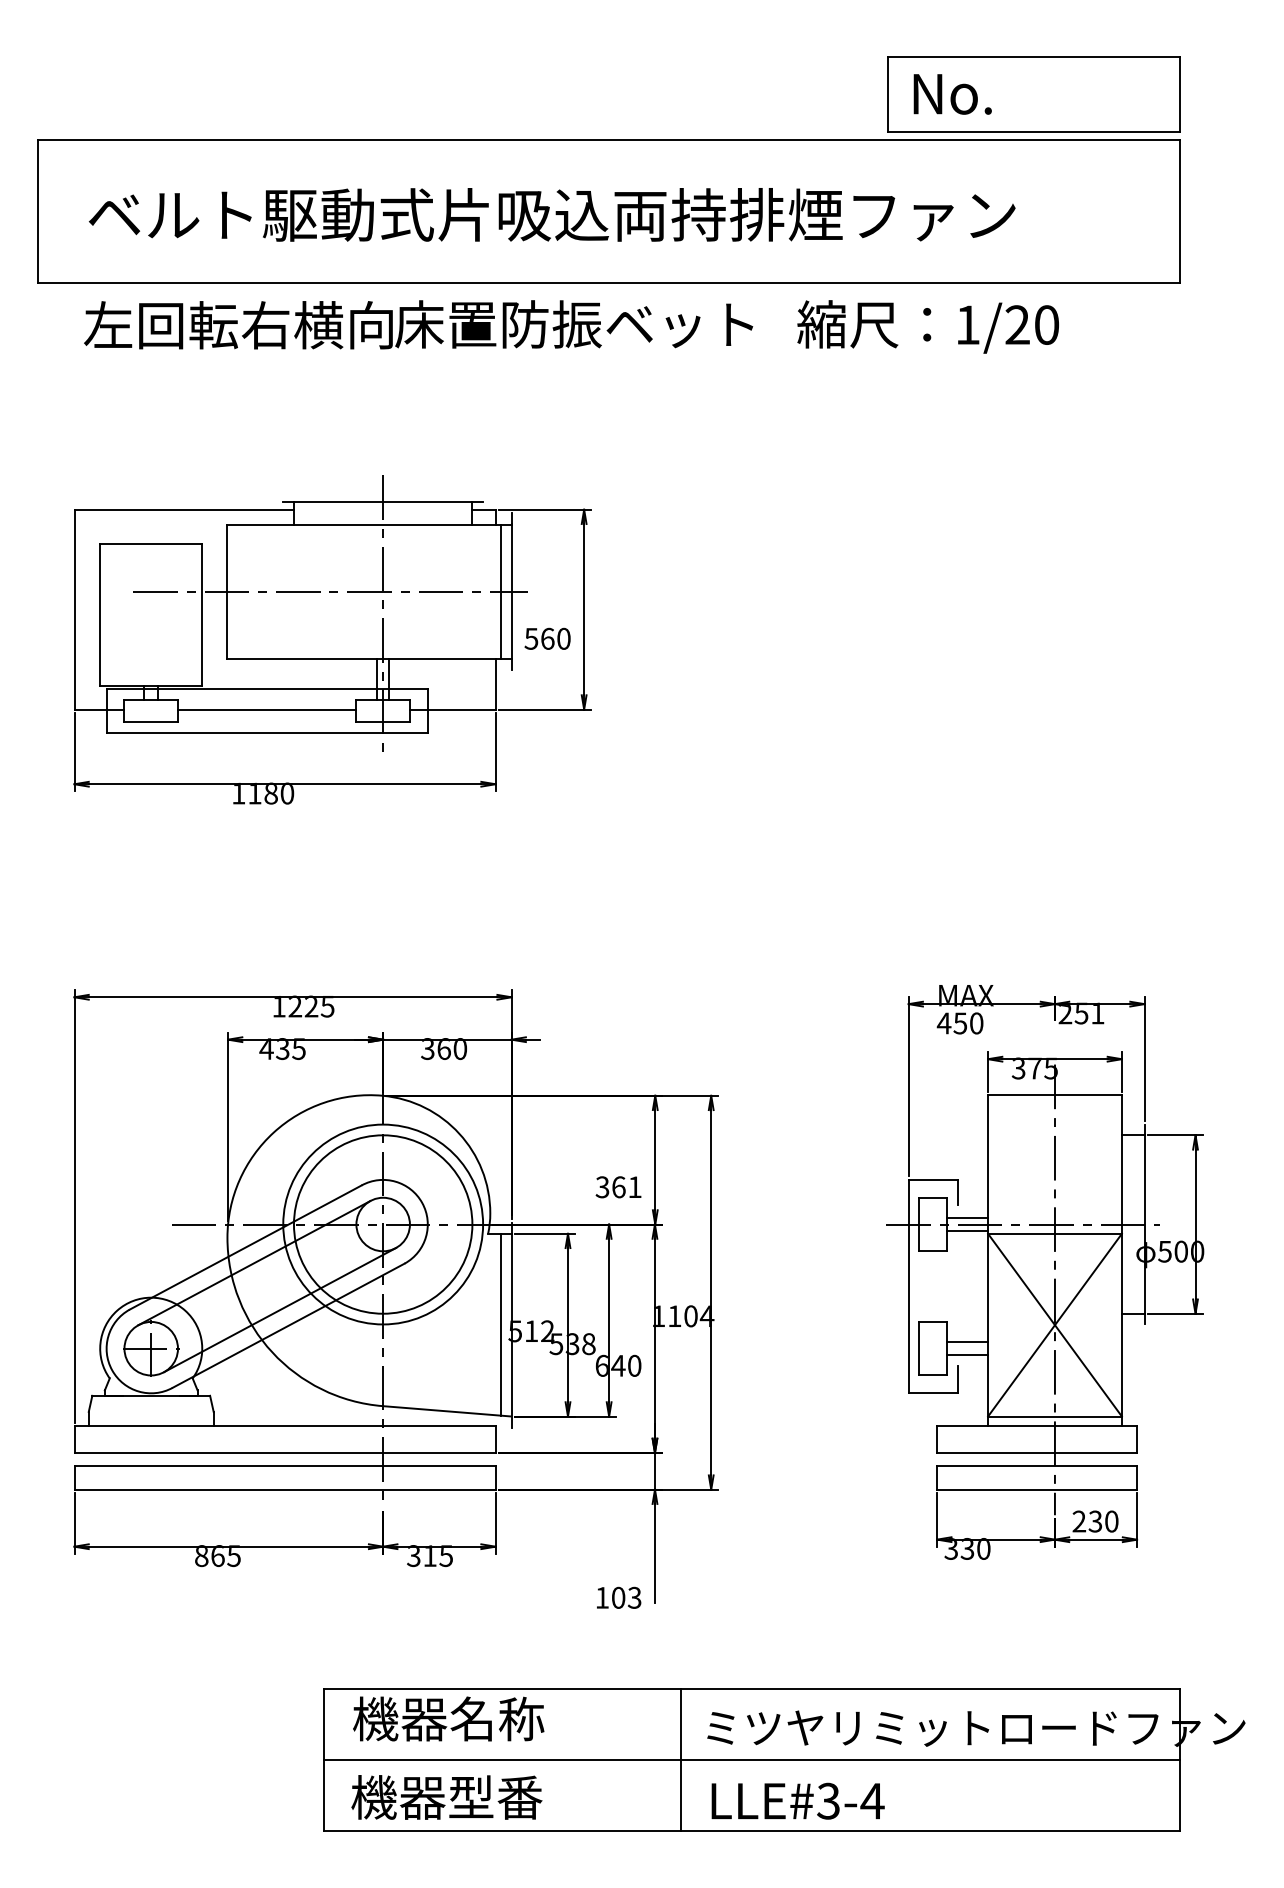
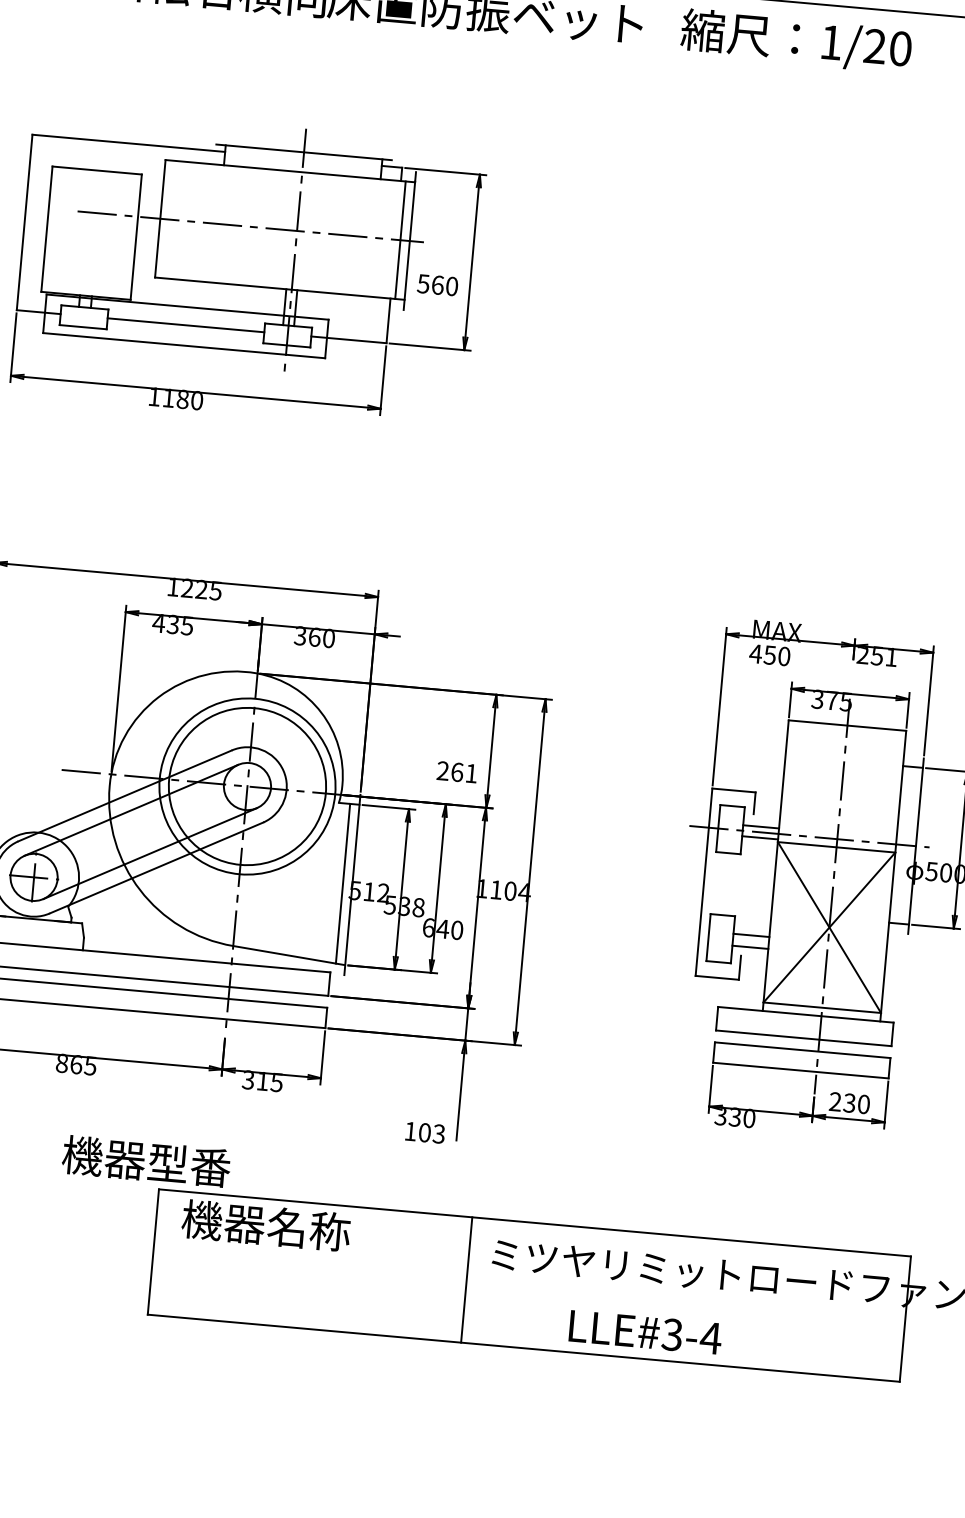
text: (602, 1187) -> (442, 771), 361 -> 261
line: (751, 1759) -> (528, 1285), removed
text: (446, 1797) -> (146, 1161), moved
text: (797, 1800) -> (645, 1331), moved

